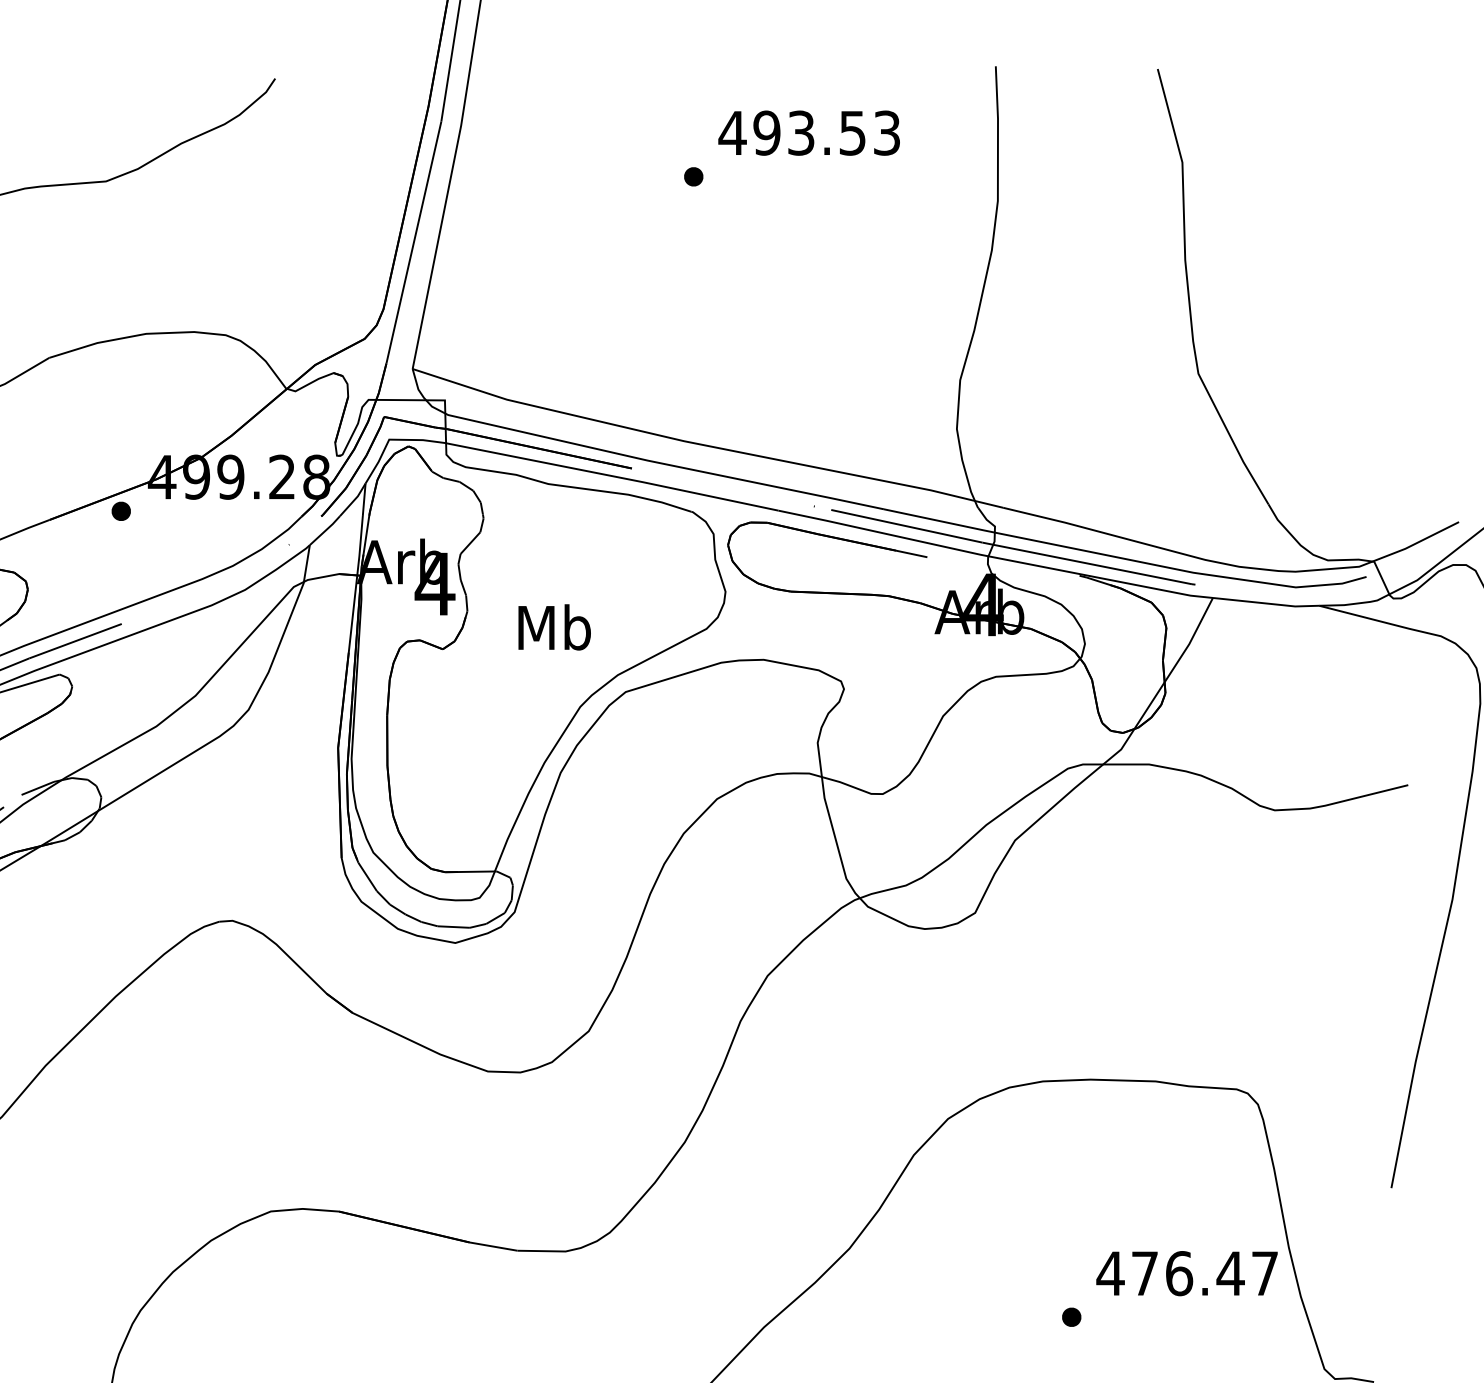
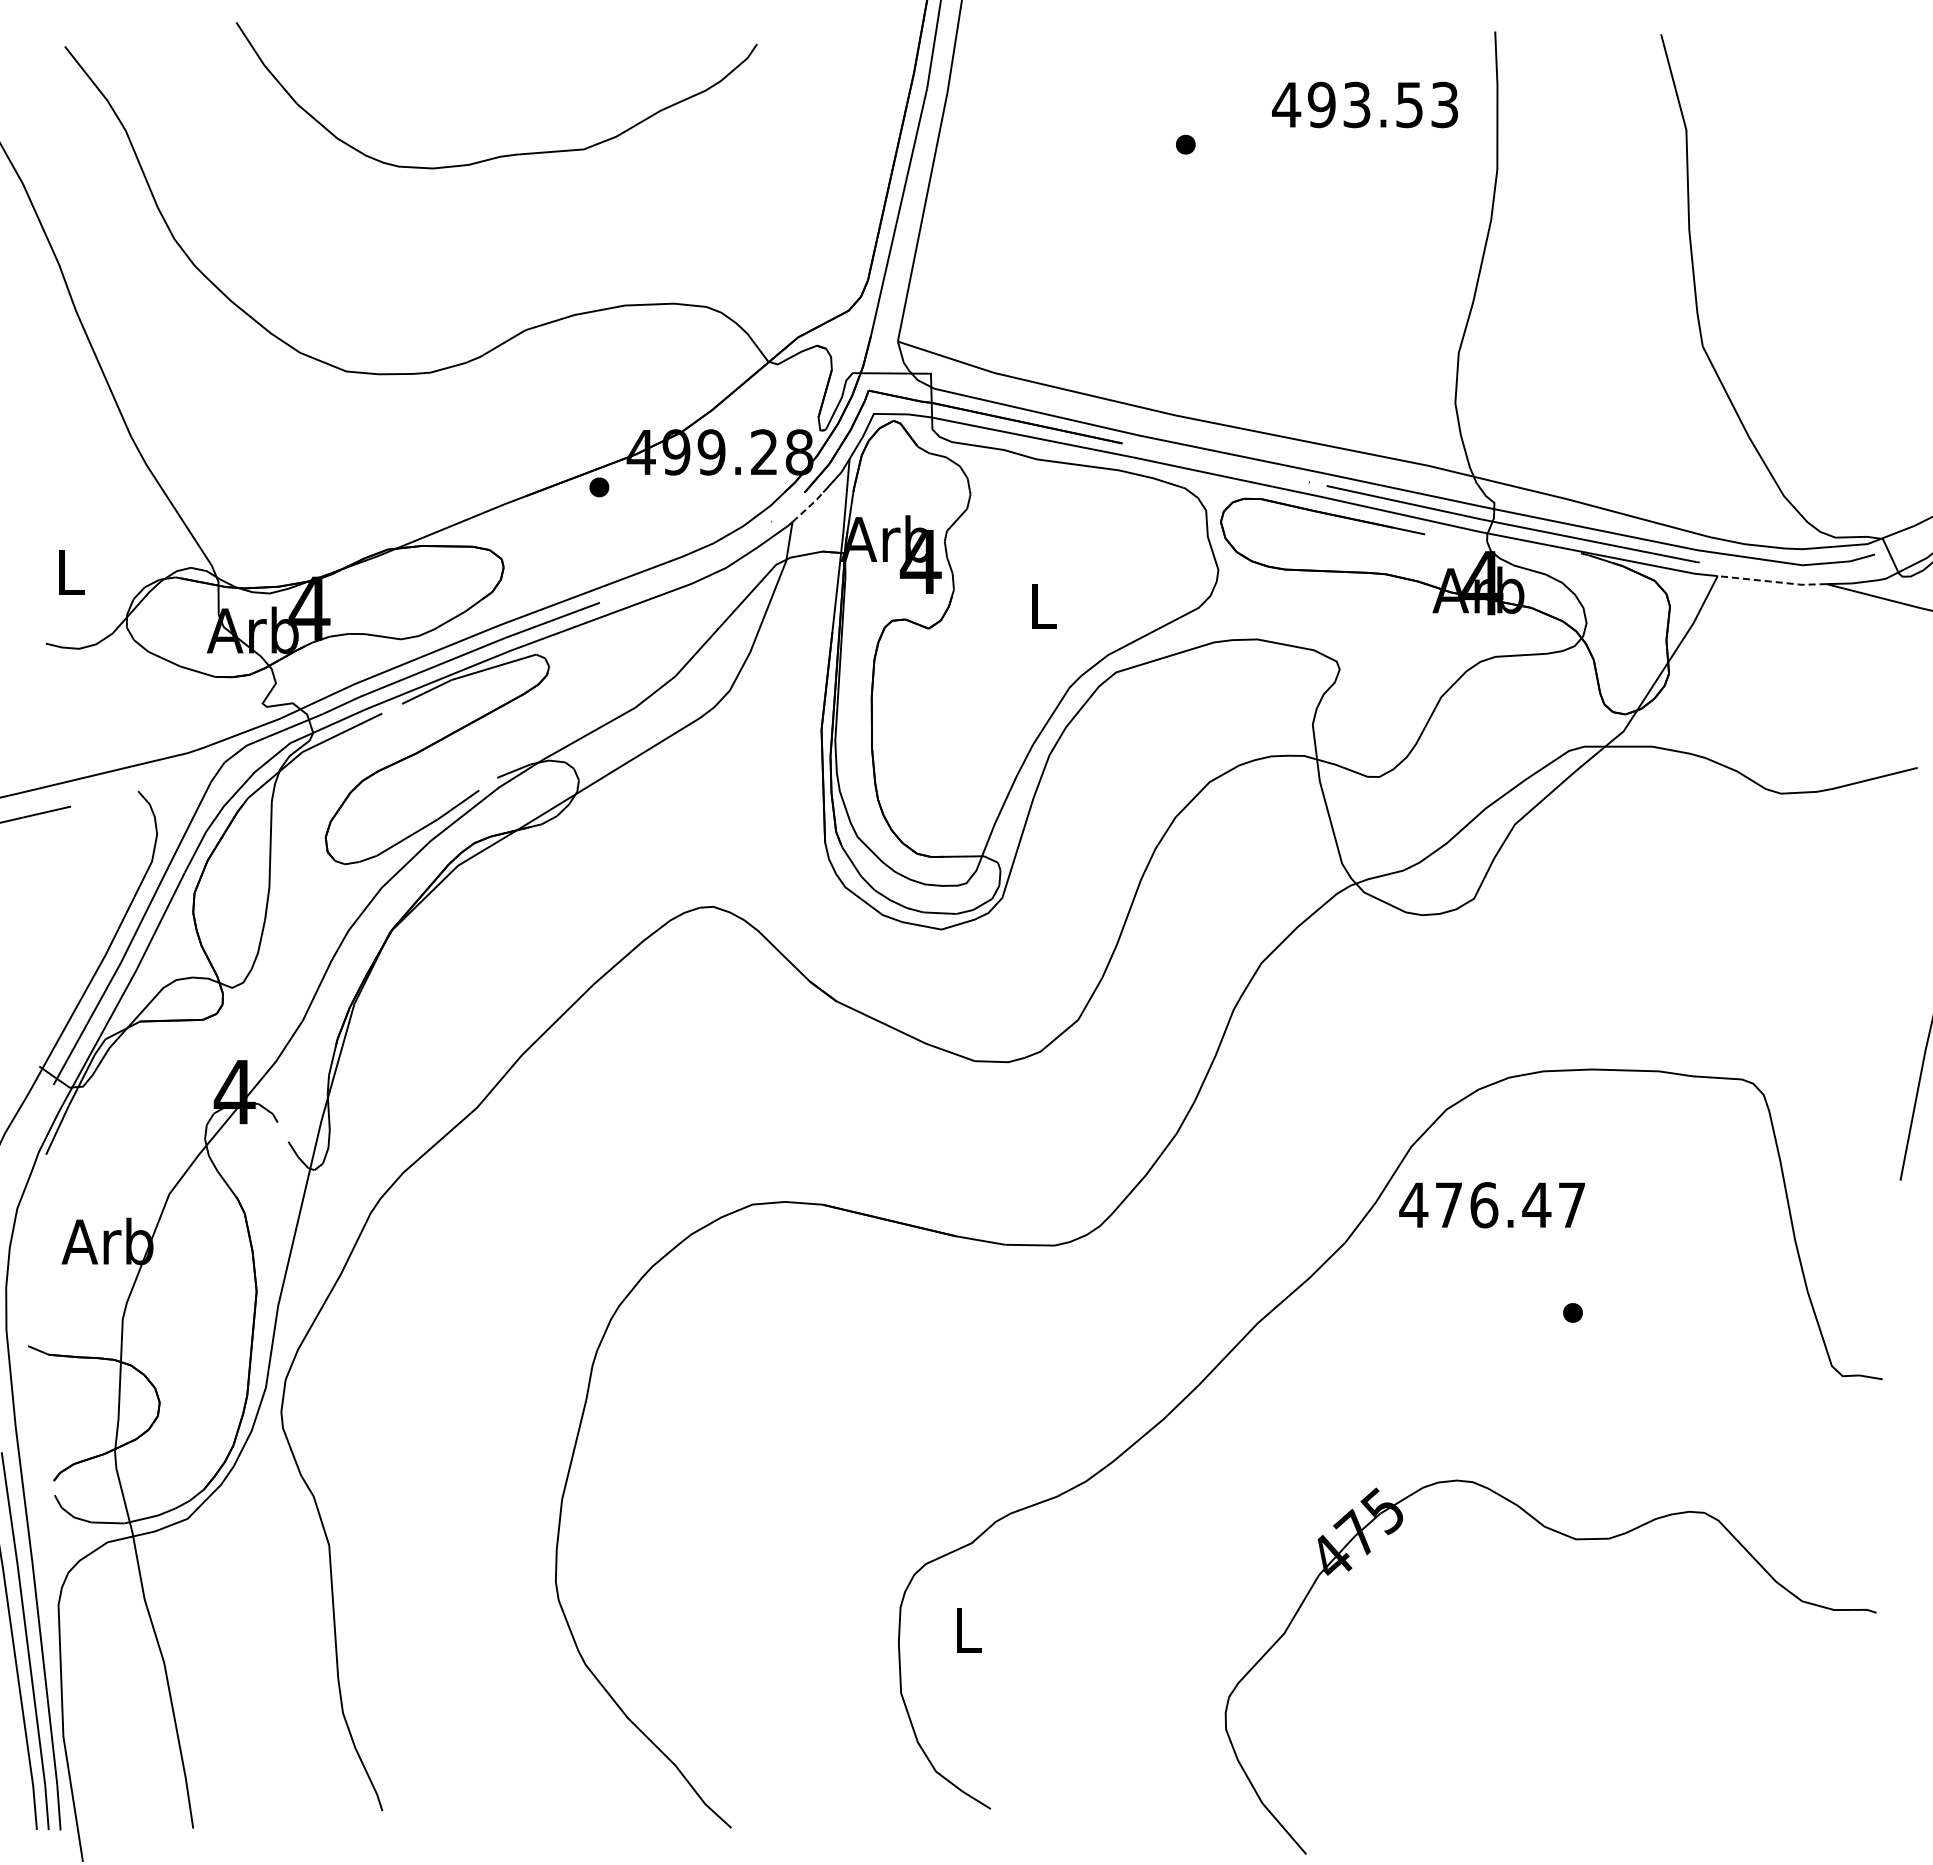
text: (809, 132) -> (1365, 104), moved
line: (325, 530) -> (808, 507), solid -> dashed
line: (1266, 603) -> (1772, 581), solid -> dashed
text: (554, 626) -> (1043, 605), Mb -> L
text: (1186, 1273) -> (1491, 1205), moved

